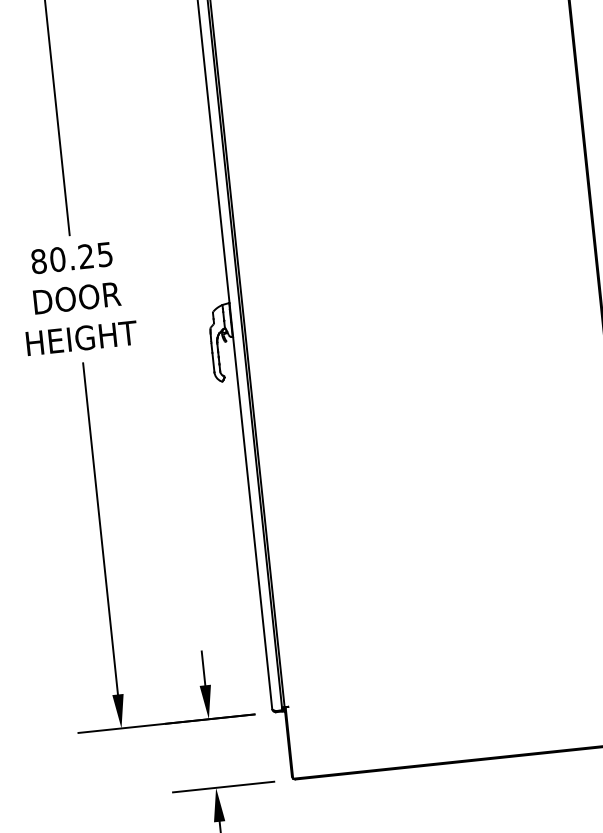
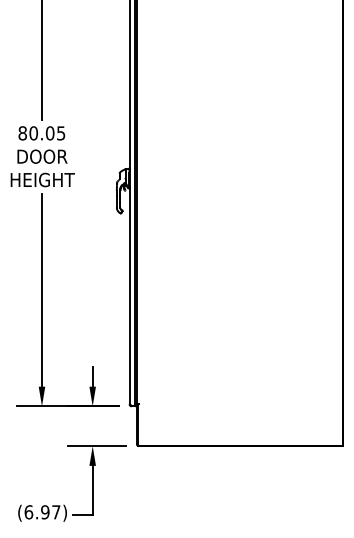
text: (85, 256) -> (49, 133), 80.25 -> 80.05

